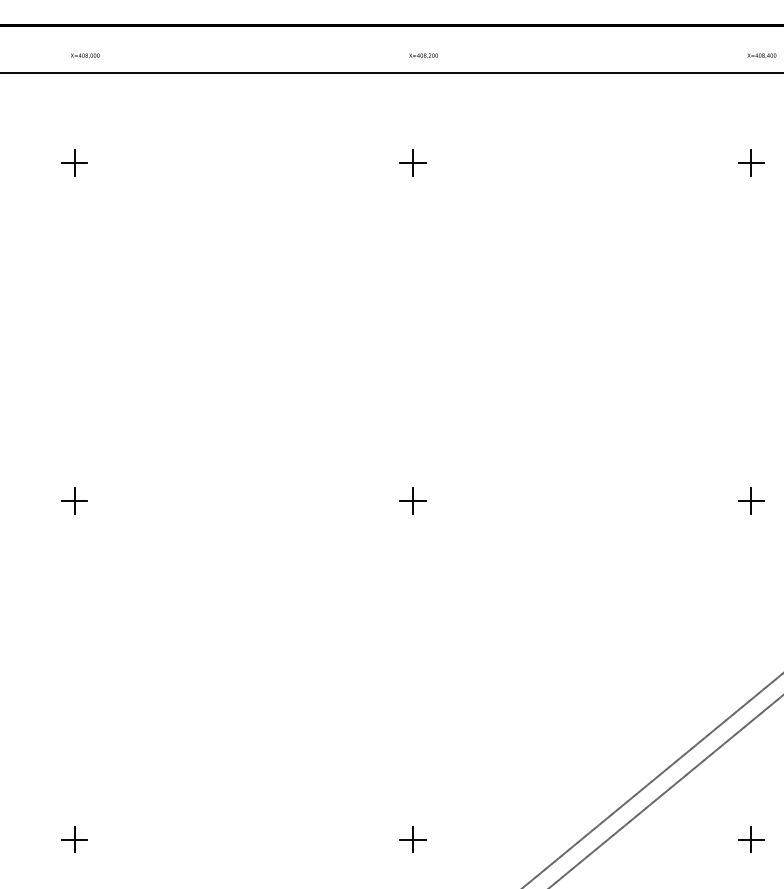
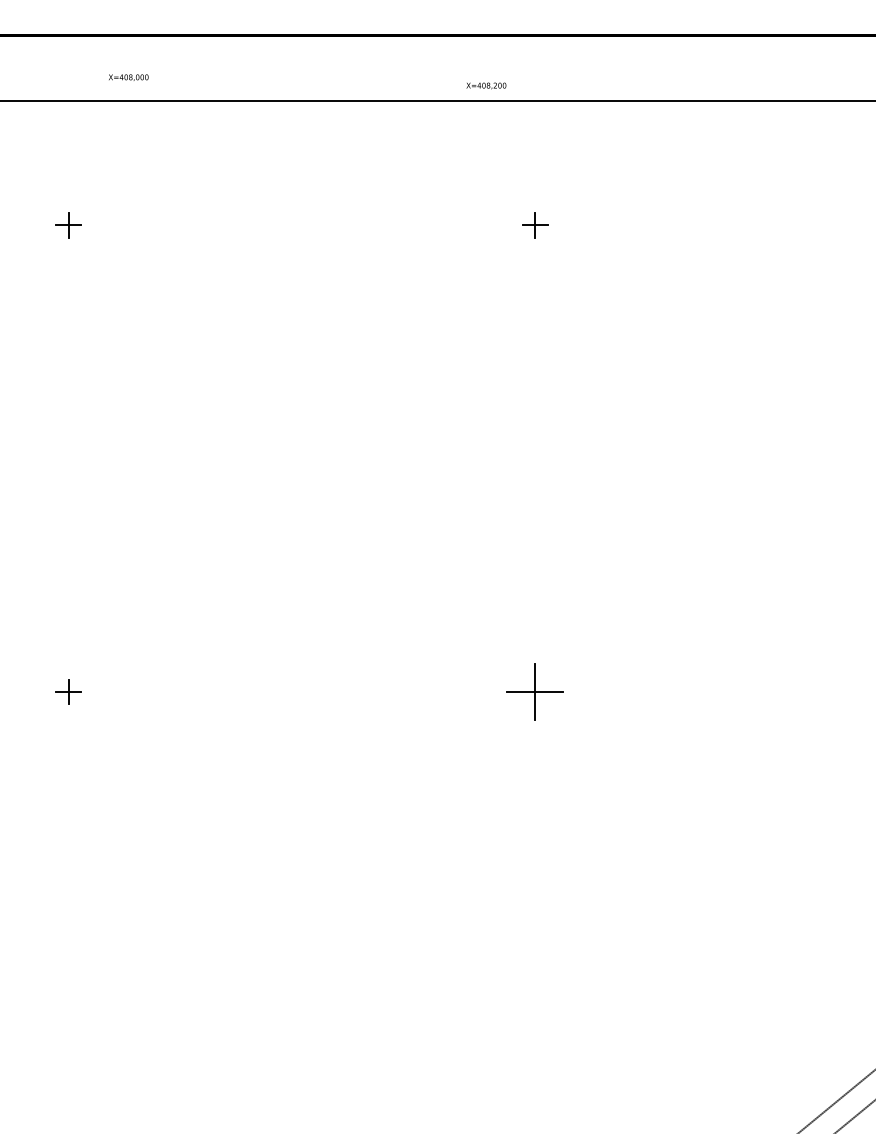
text: (85, 55) -> (129, 77), moved
text: (423, 55) -> (486, 85), moved
part: (74, 162) -> (68, 224), size x0.7
part: (412, 162) -> (534, 224), size x0.7
part: (74, 500) -> (68, 690), size x0.7
part: (412, 500) -> (534, 690), size x1.6

